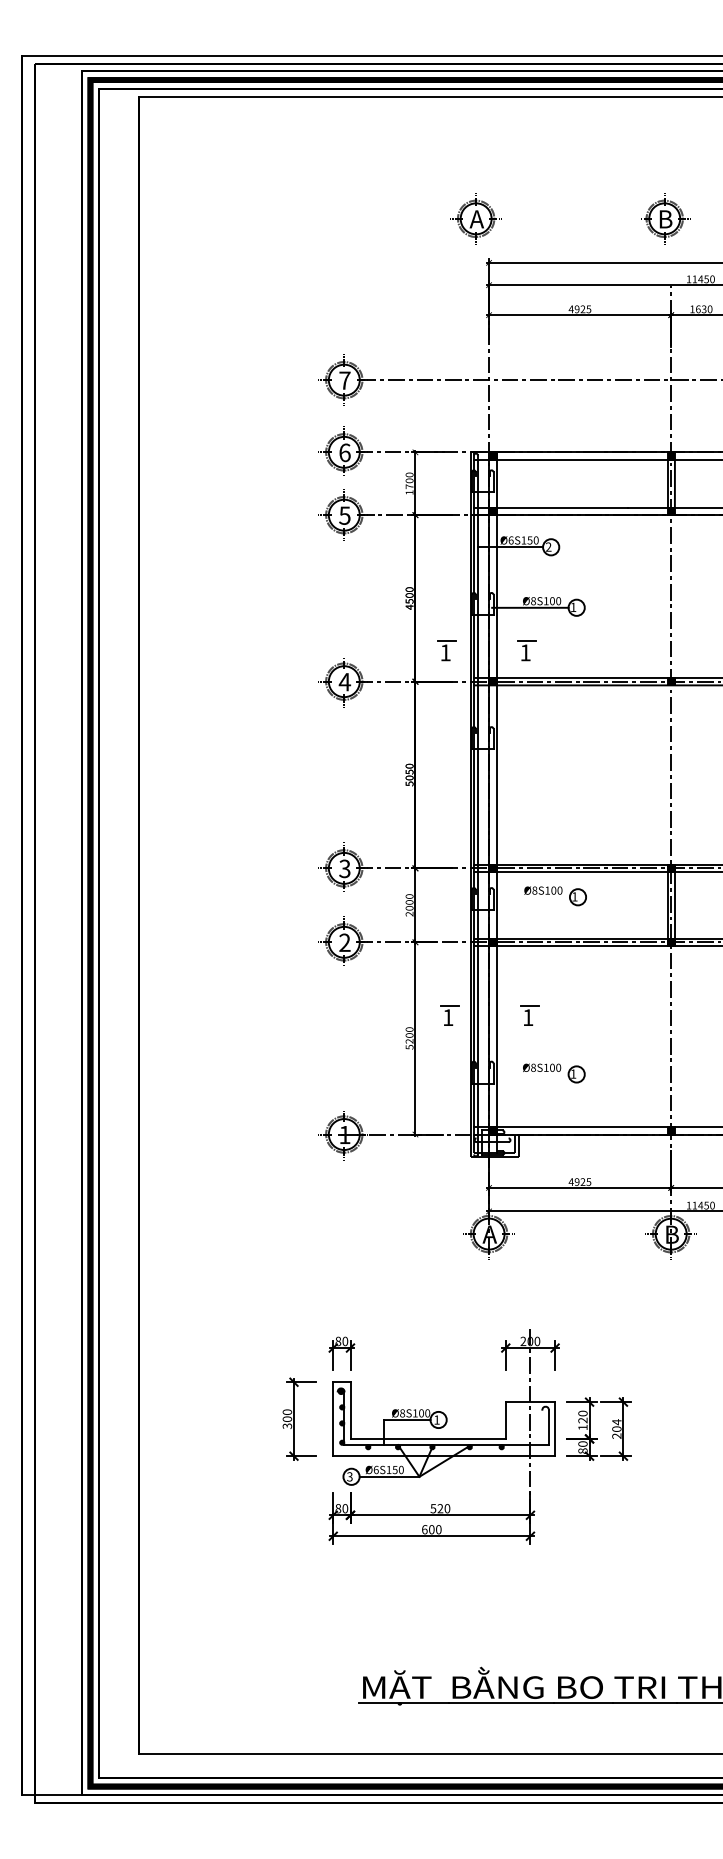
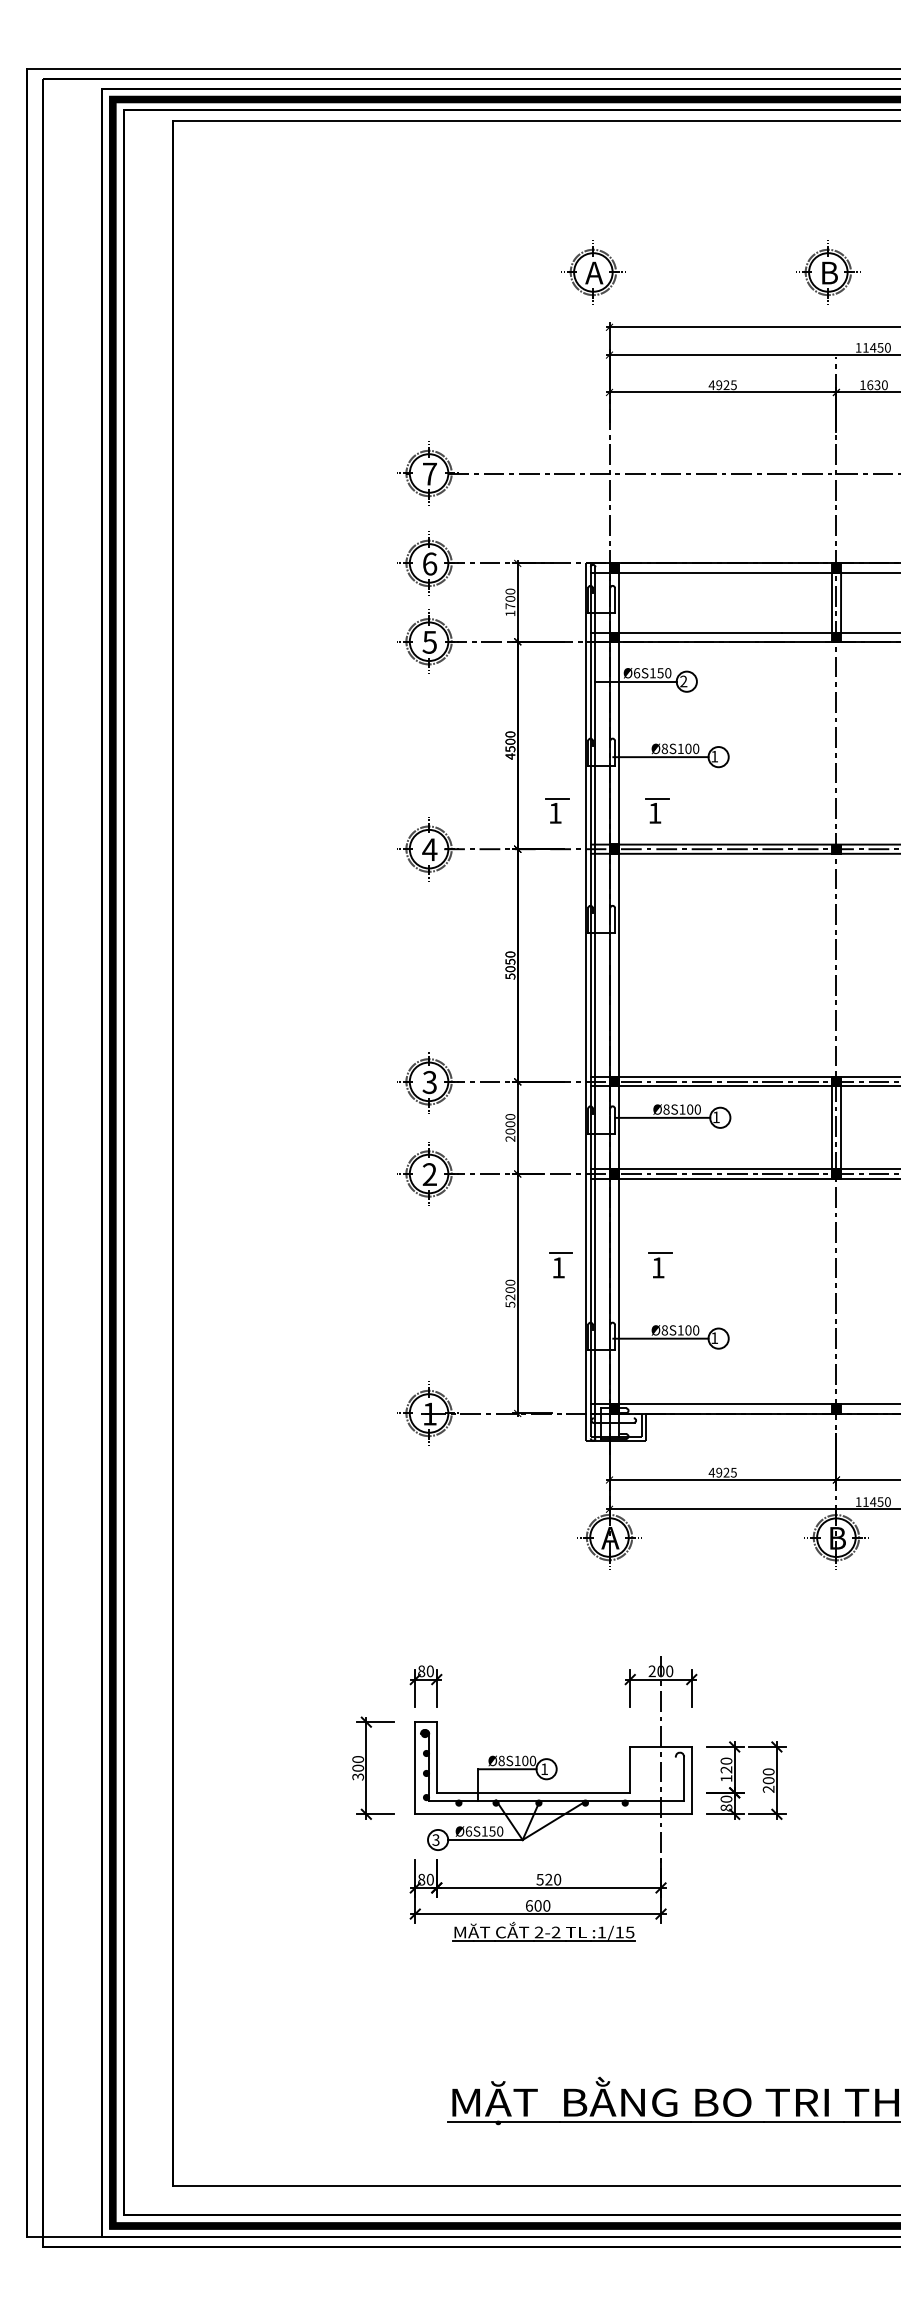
line: (531, 896) -> (662, 1117), added
line: (530, 1074) -> (660, 1338), added
text: (616, 1421) -> (768, 1771), 204 -> 200
part: (436, 1550) -> (543, 1931), added

